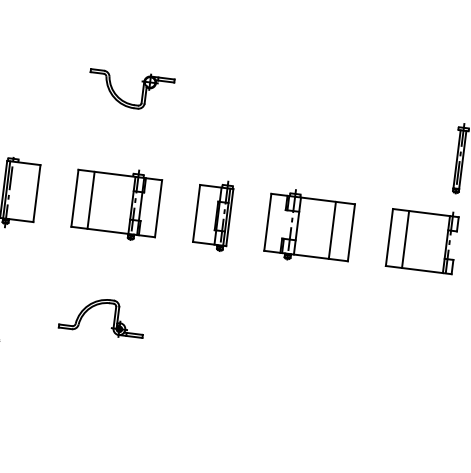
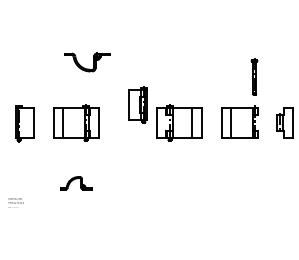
part: (130, 90) -> (87, 62), moved
part: (212, 214) -> (137, 104), moved
part: (102, 316) -> (76, 183), size x0.7

